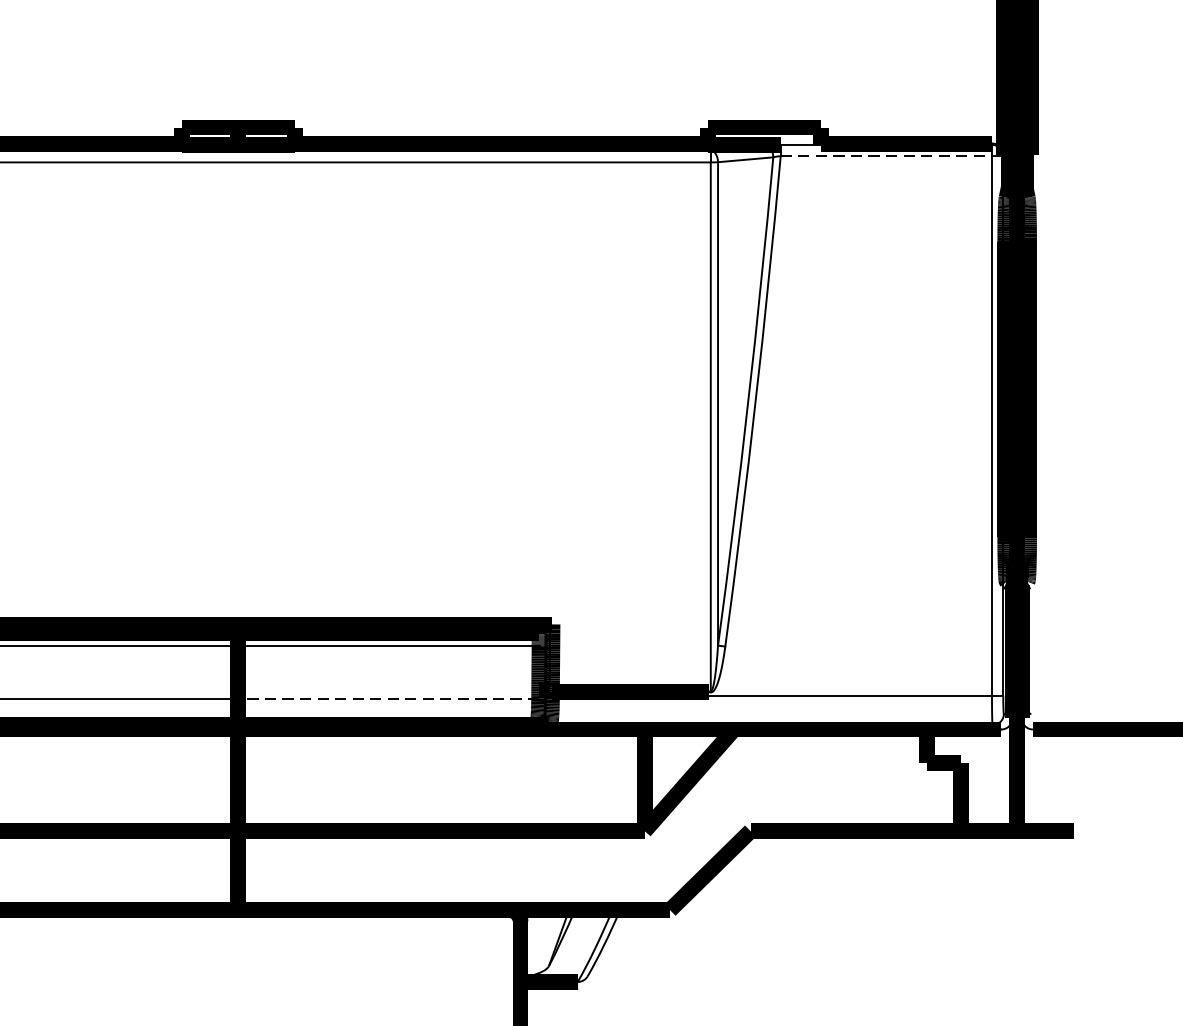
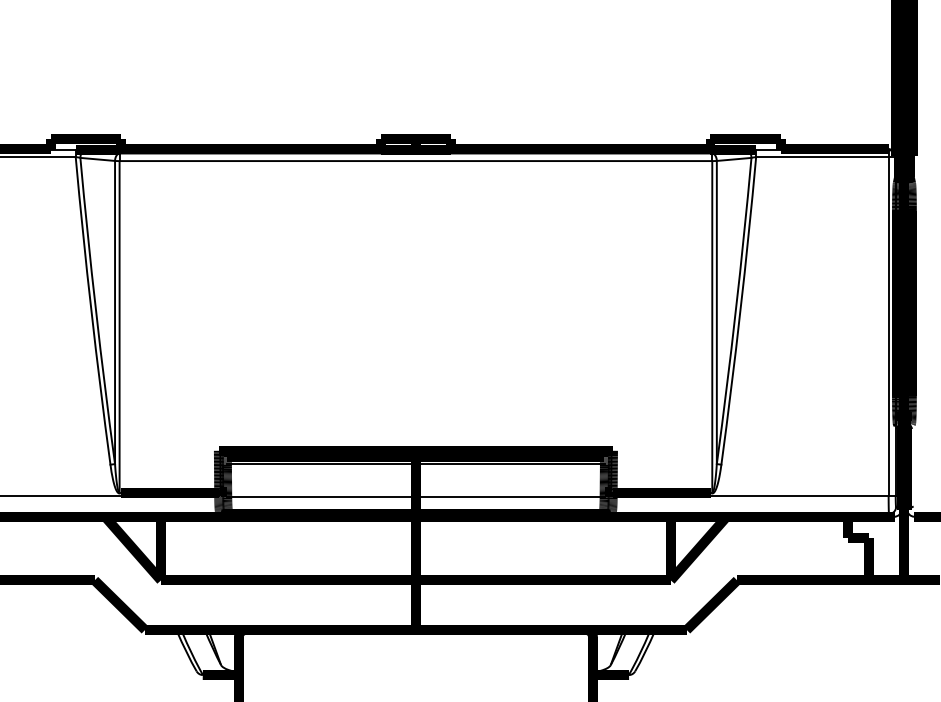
line: (886, 156) -> (822, 157), dashed -> solid
line: (387, 698) -> (509, 497), dashed -> solid

